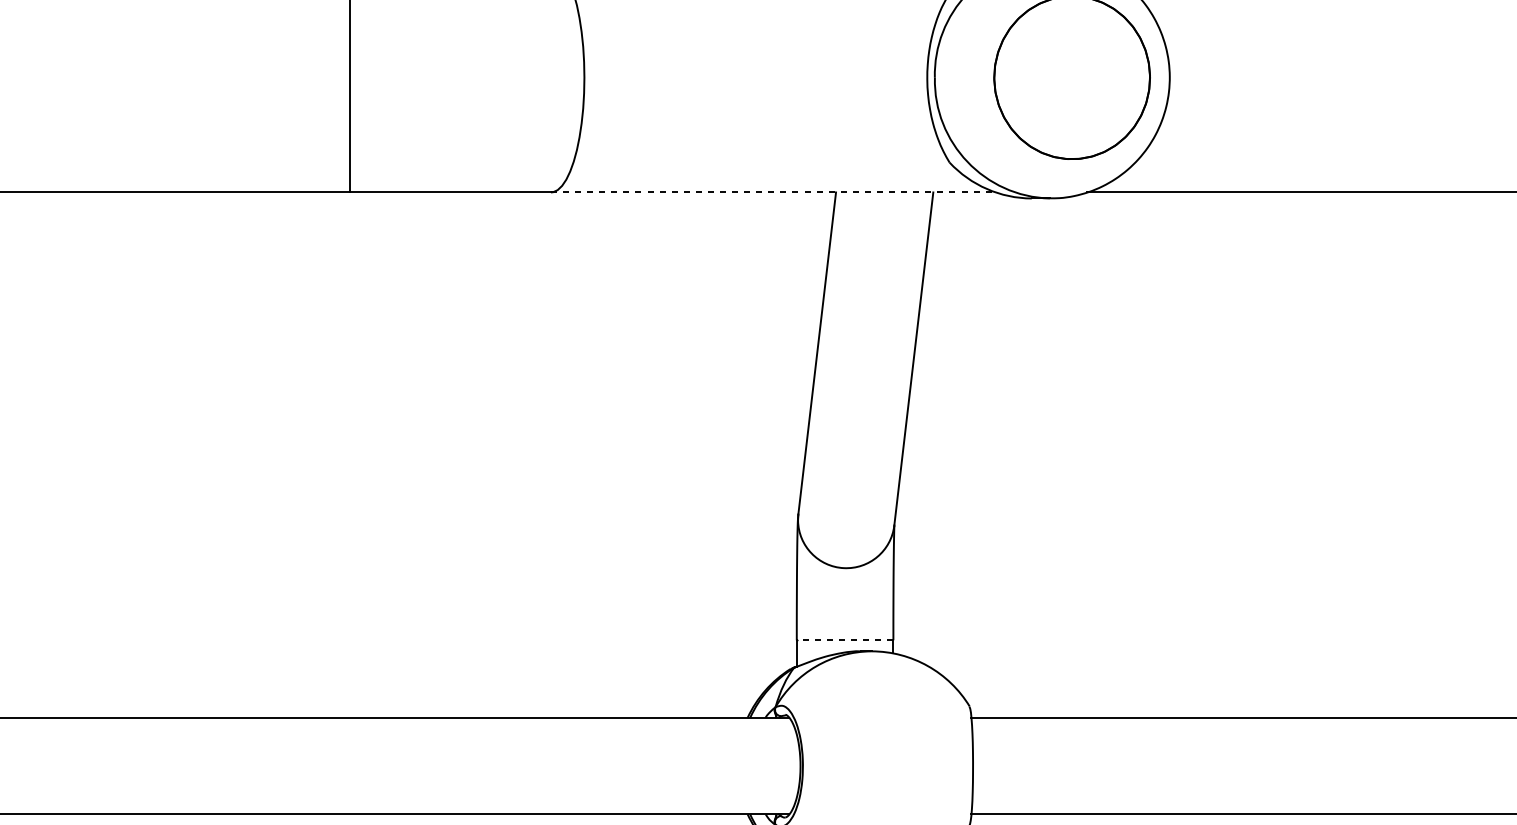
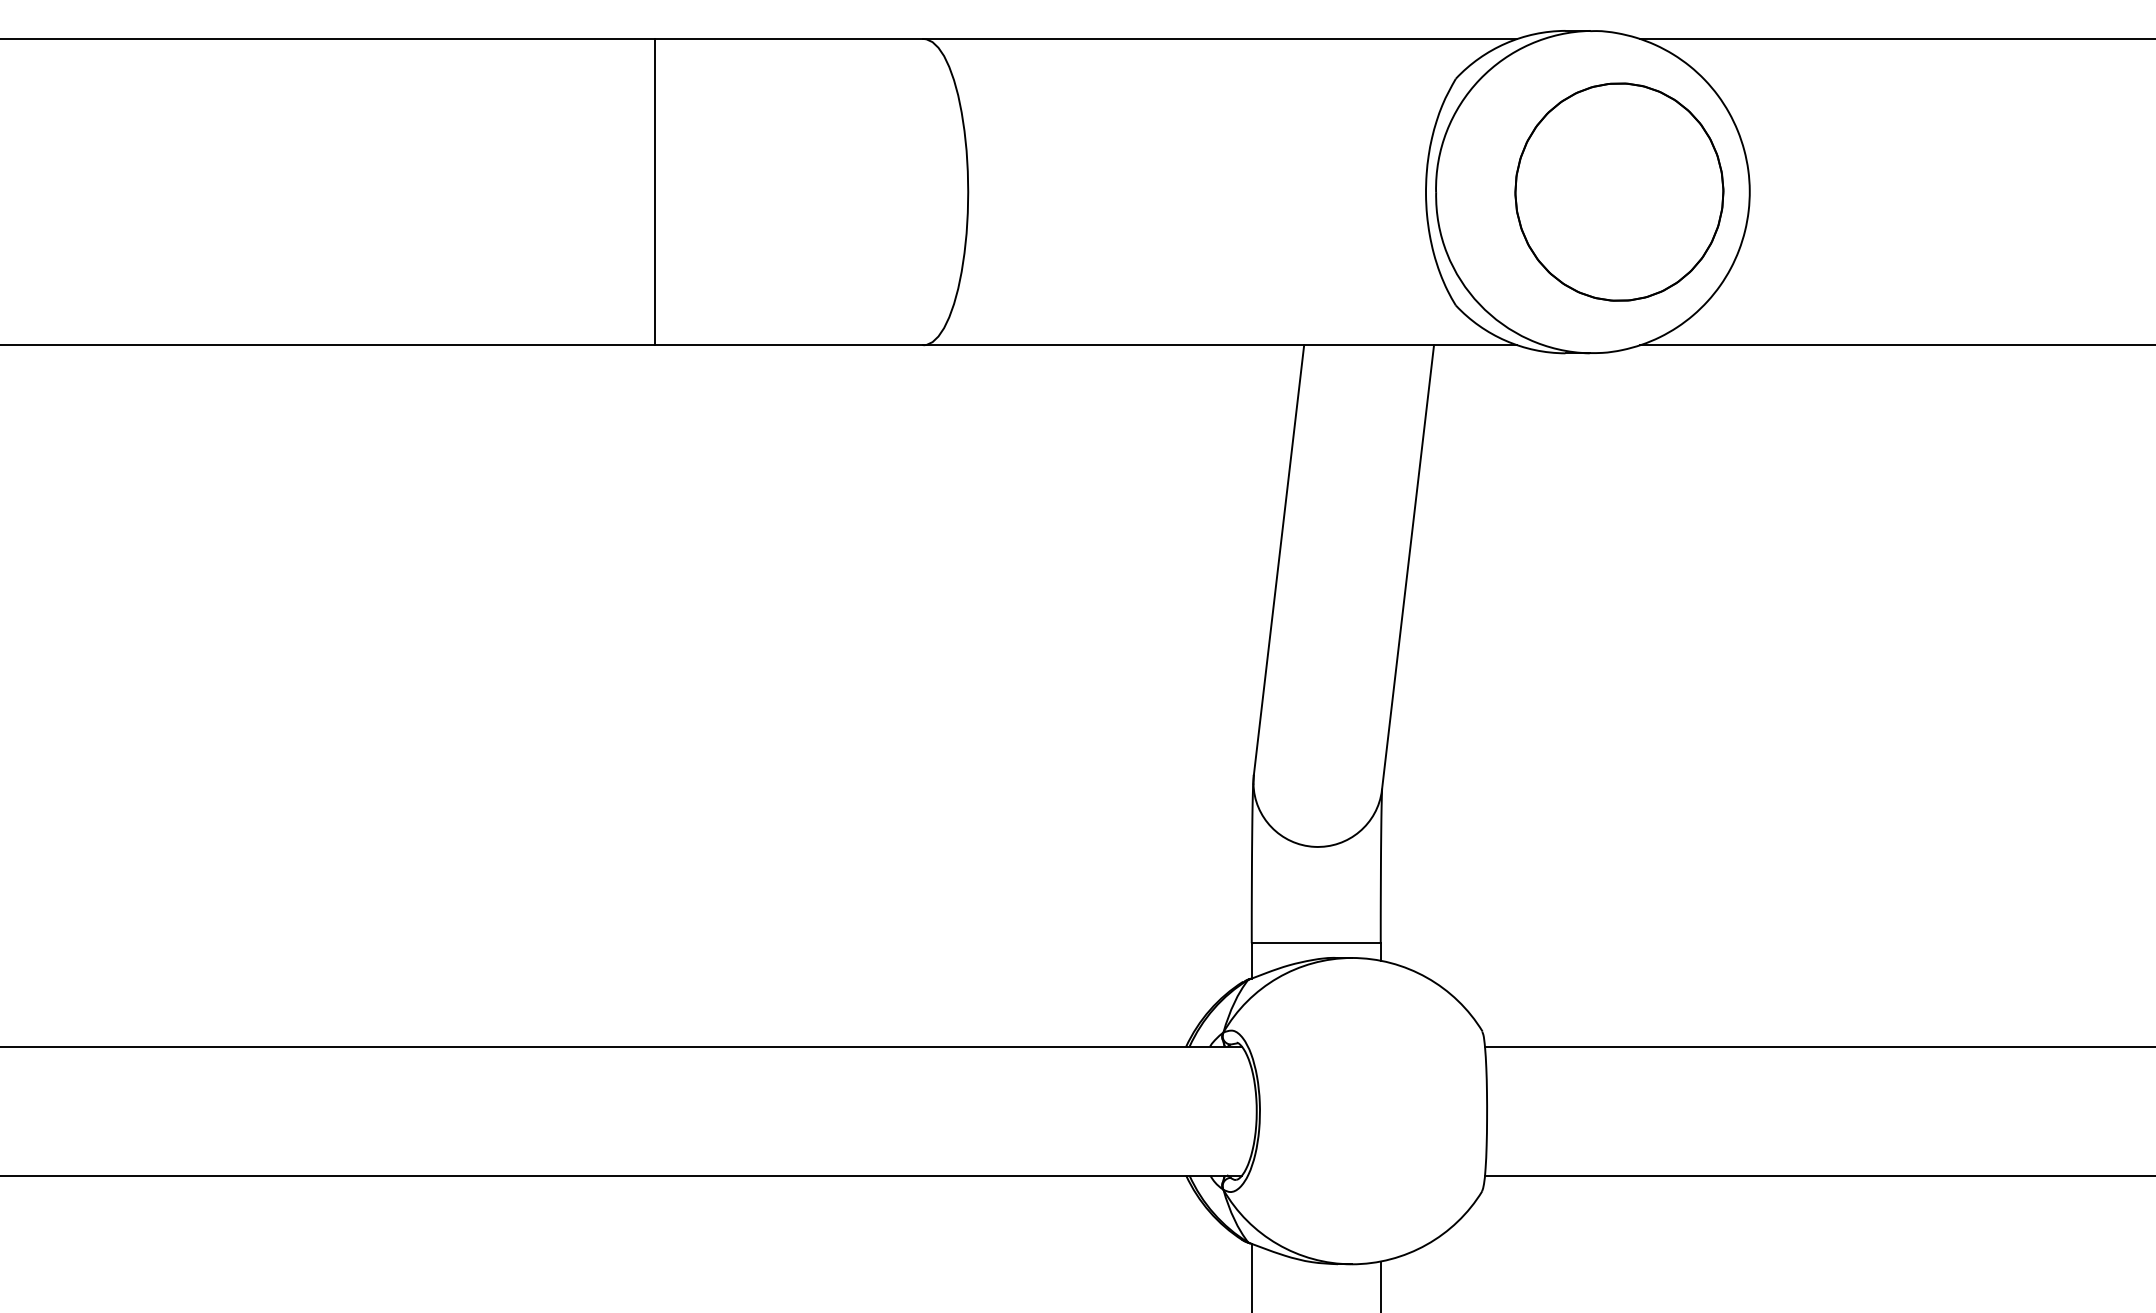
line: (773, 192) -> (1220, 345), dashed -> solid
line: (844, 640) -> (1315, 943), dashed -> solid

